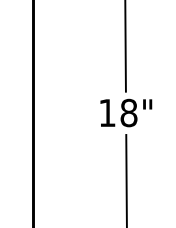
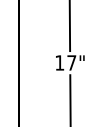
text: (128, 112) -> (71, 62), 18" -> 17"

